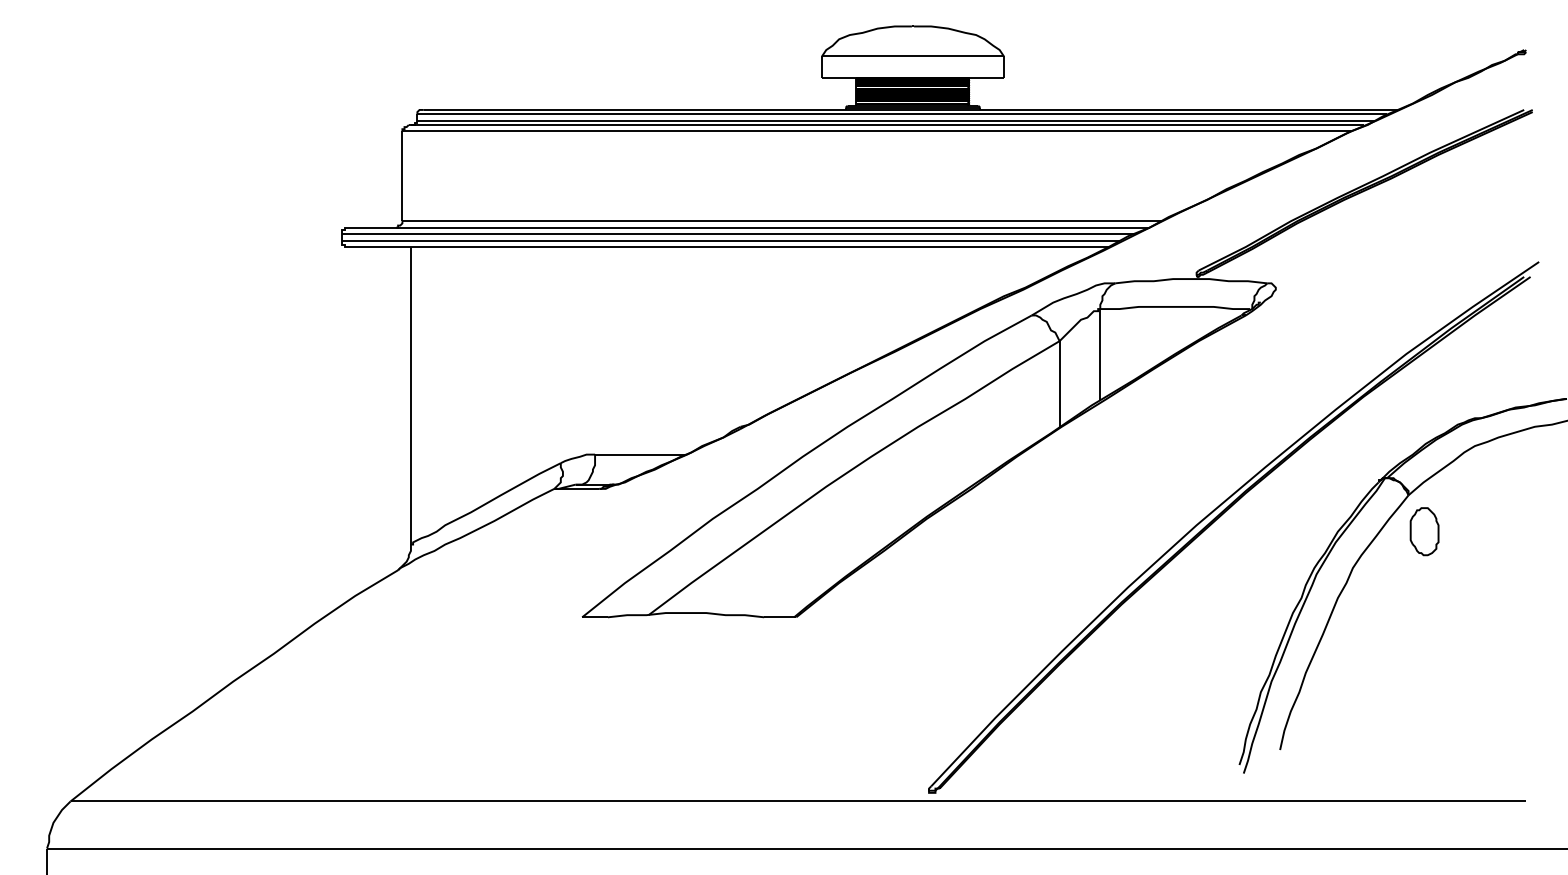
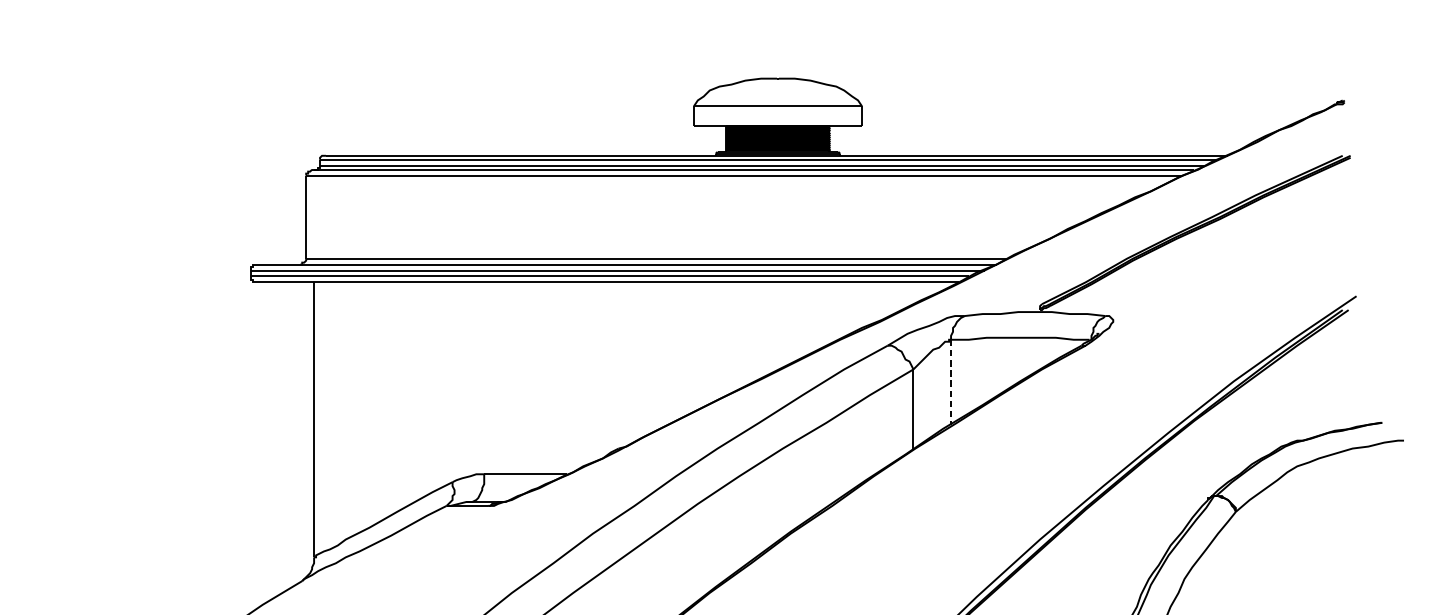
line: (1100, 355) -> (951, 382), solid -> dashed
part: (1424, 531) -> (1250, 545), removed

